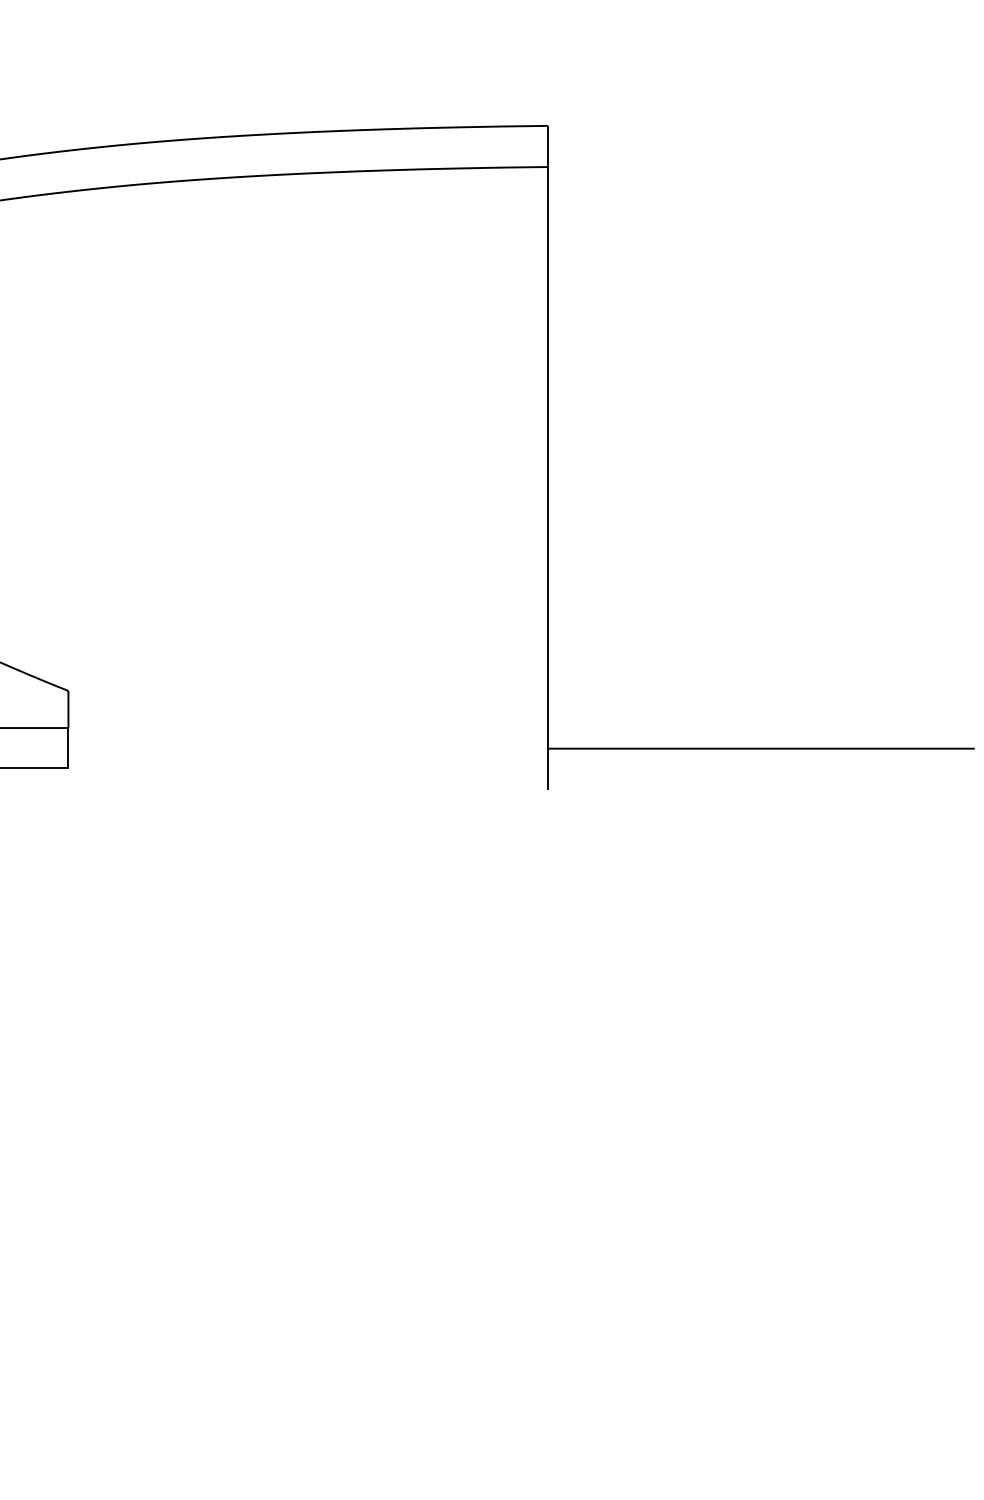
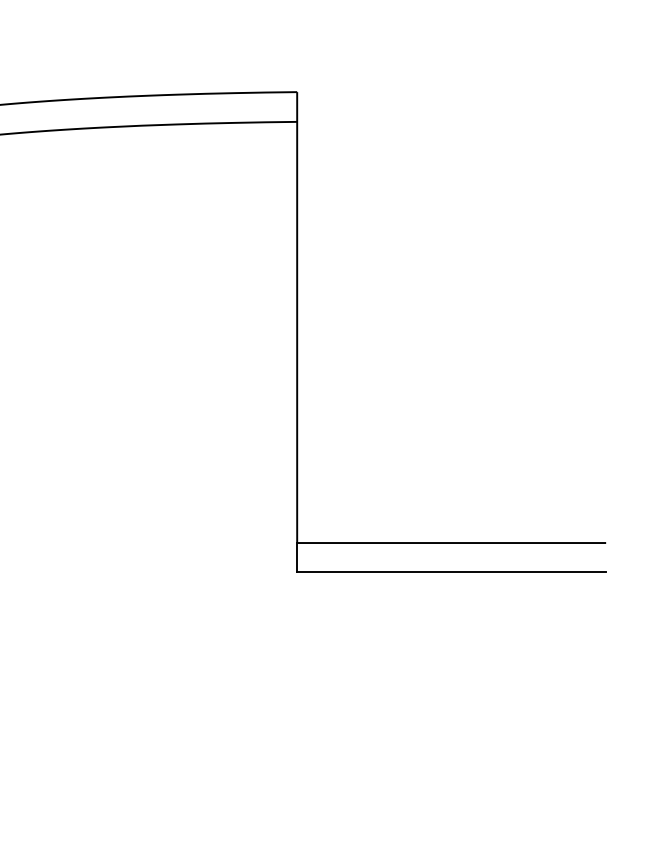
line: (760, 788) -> (451, 571), added

